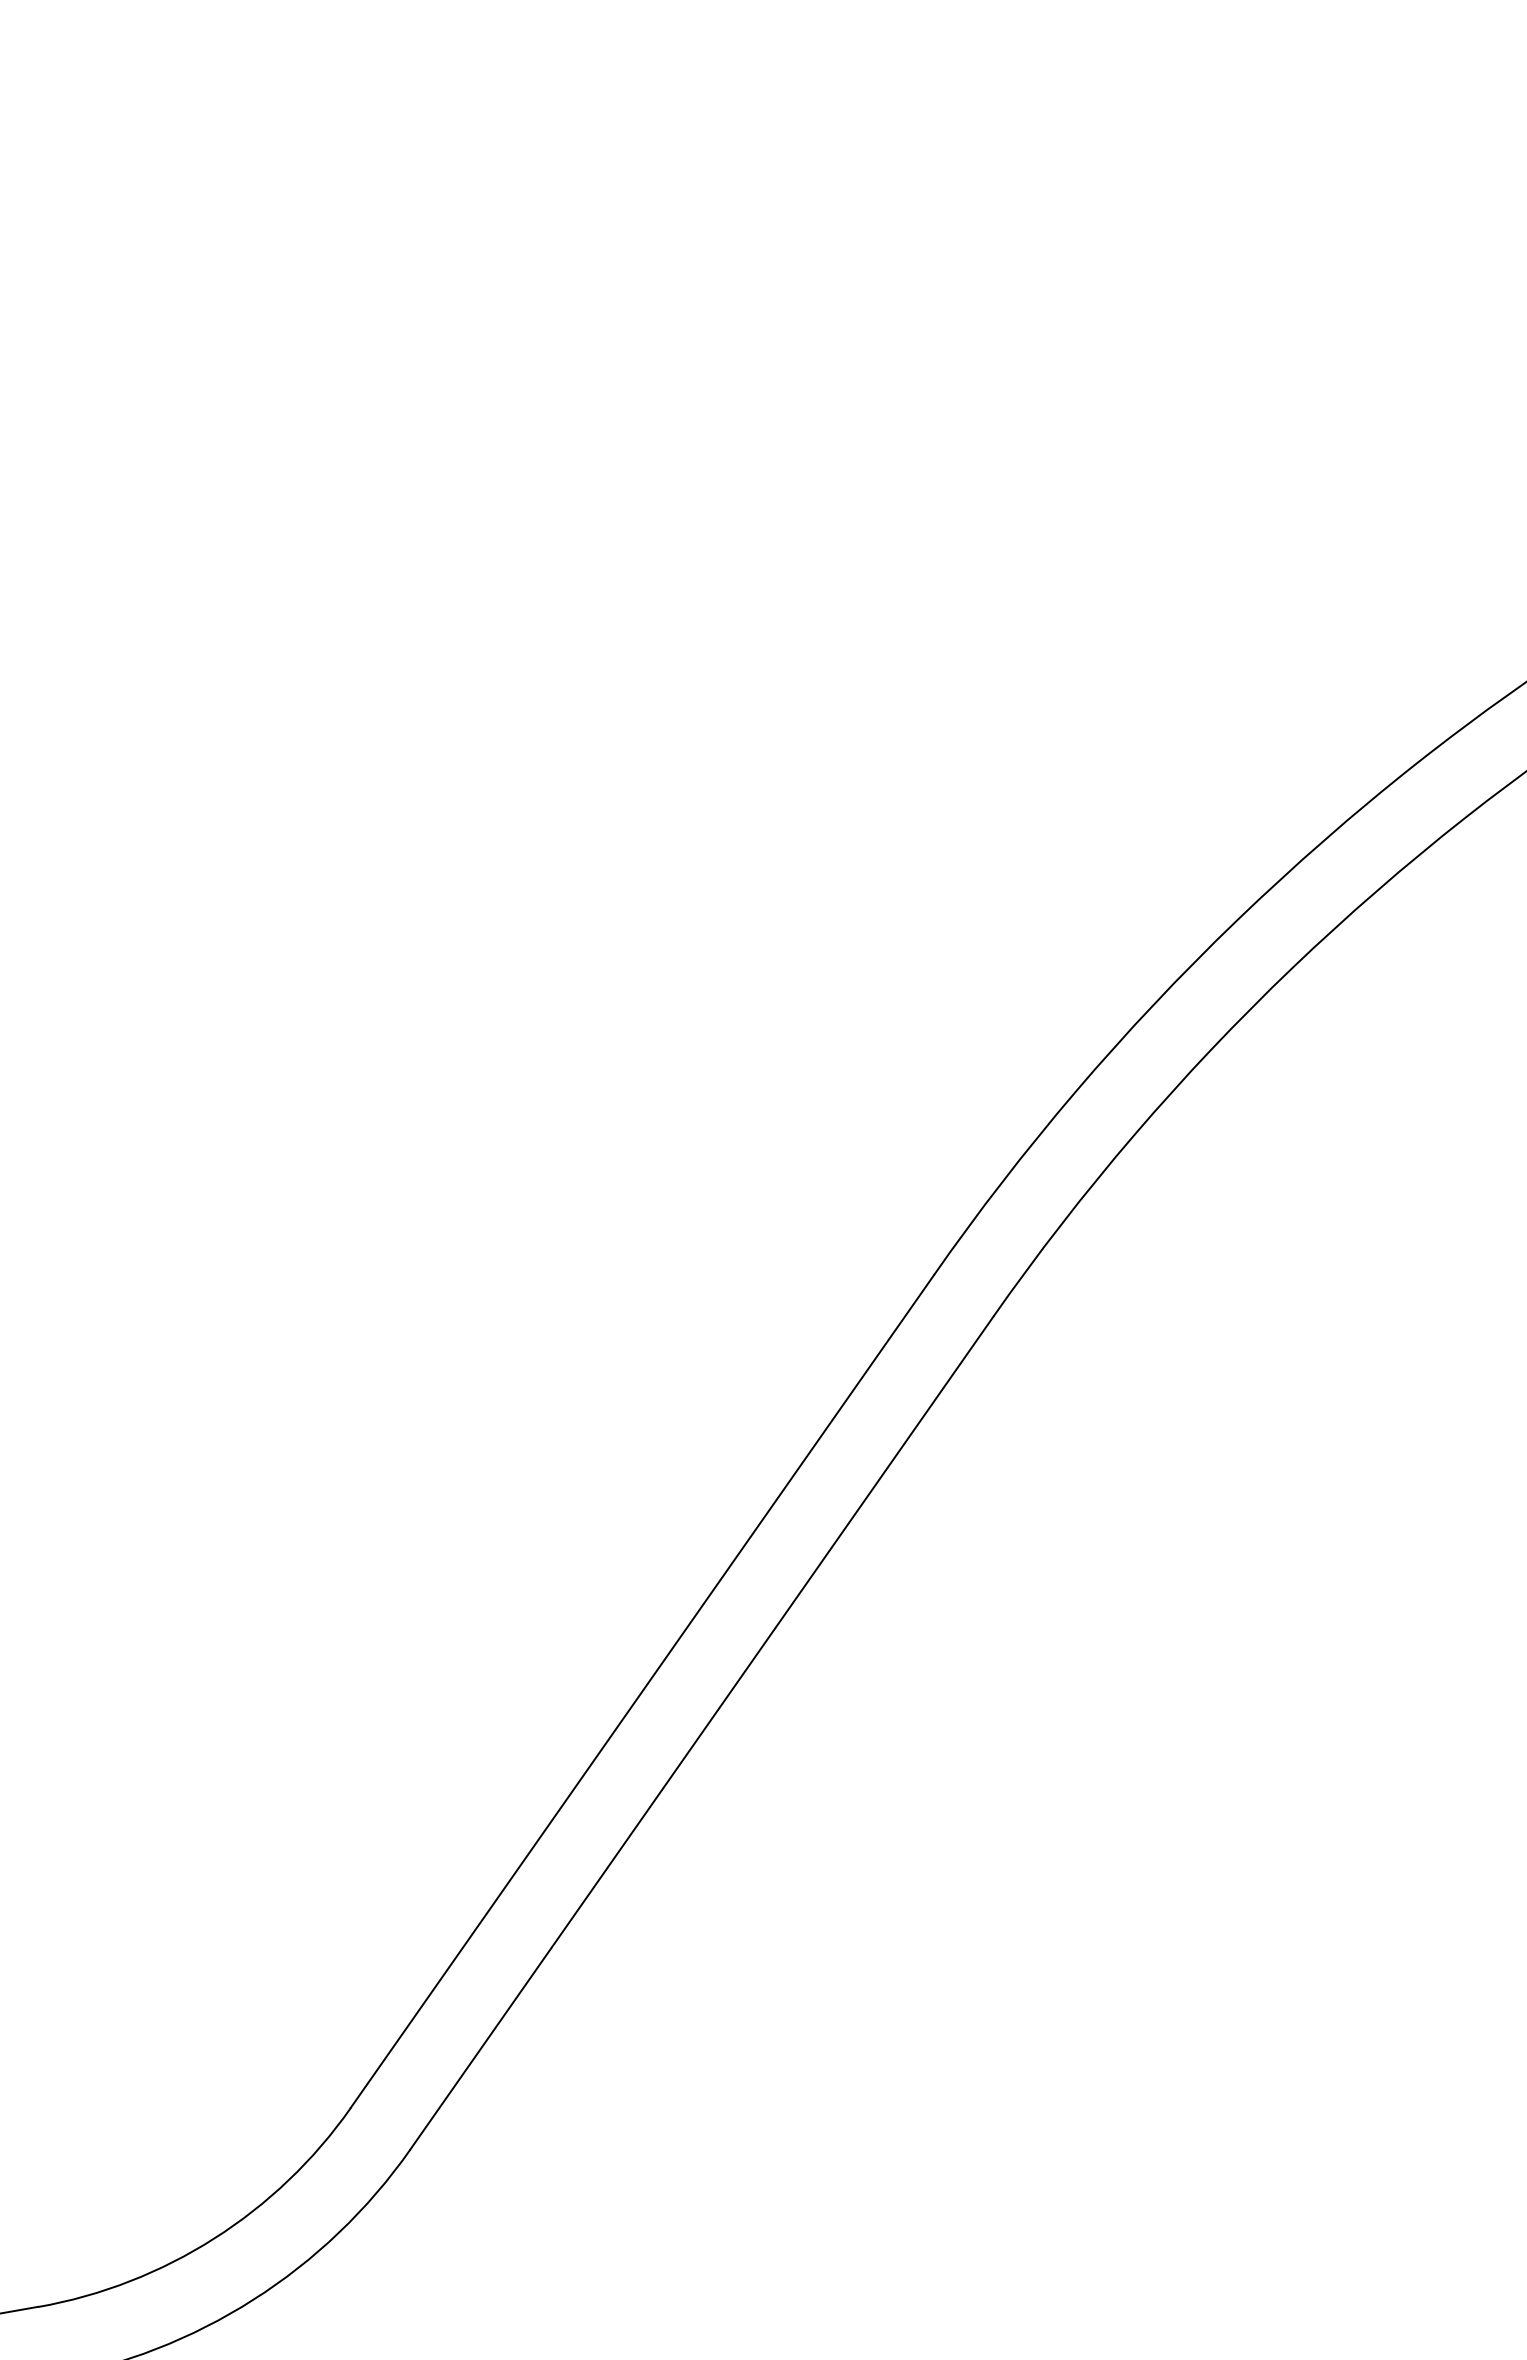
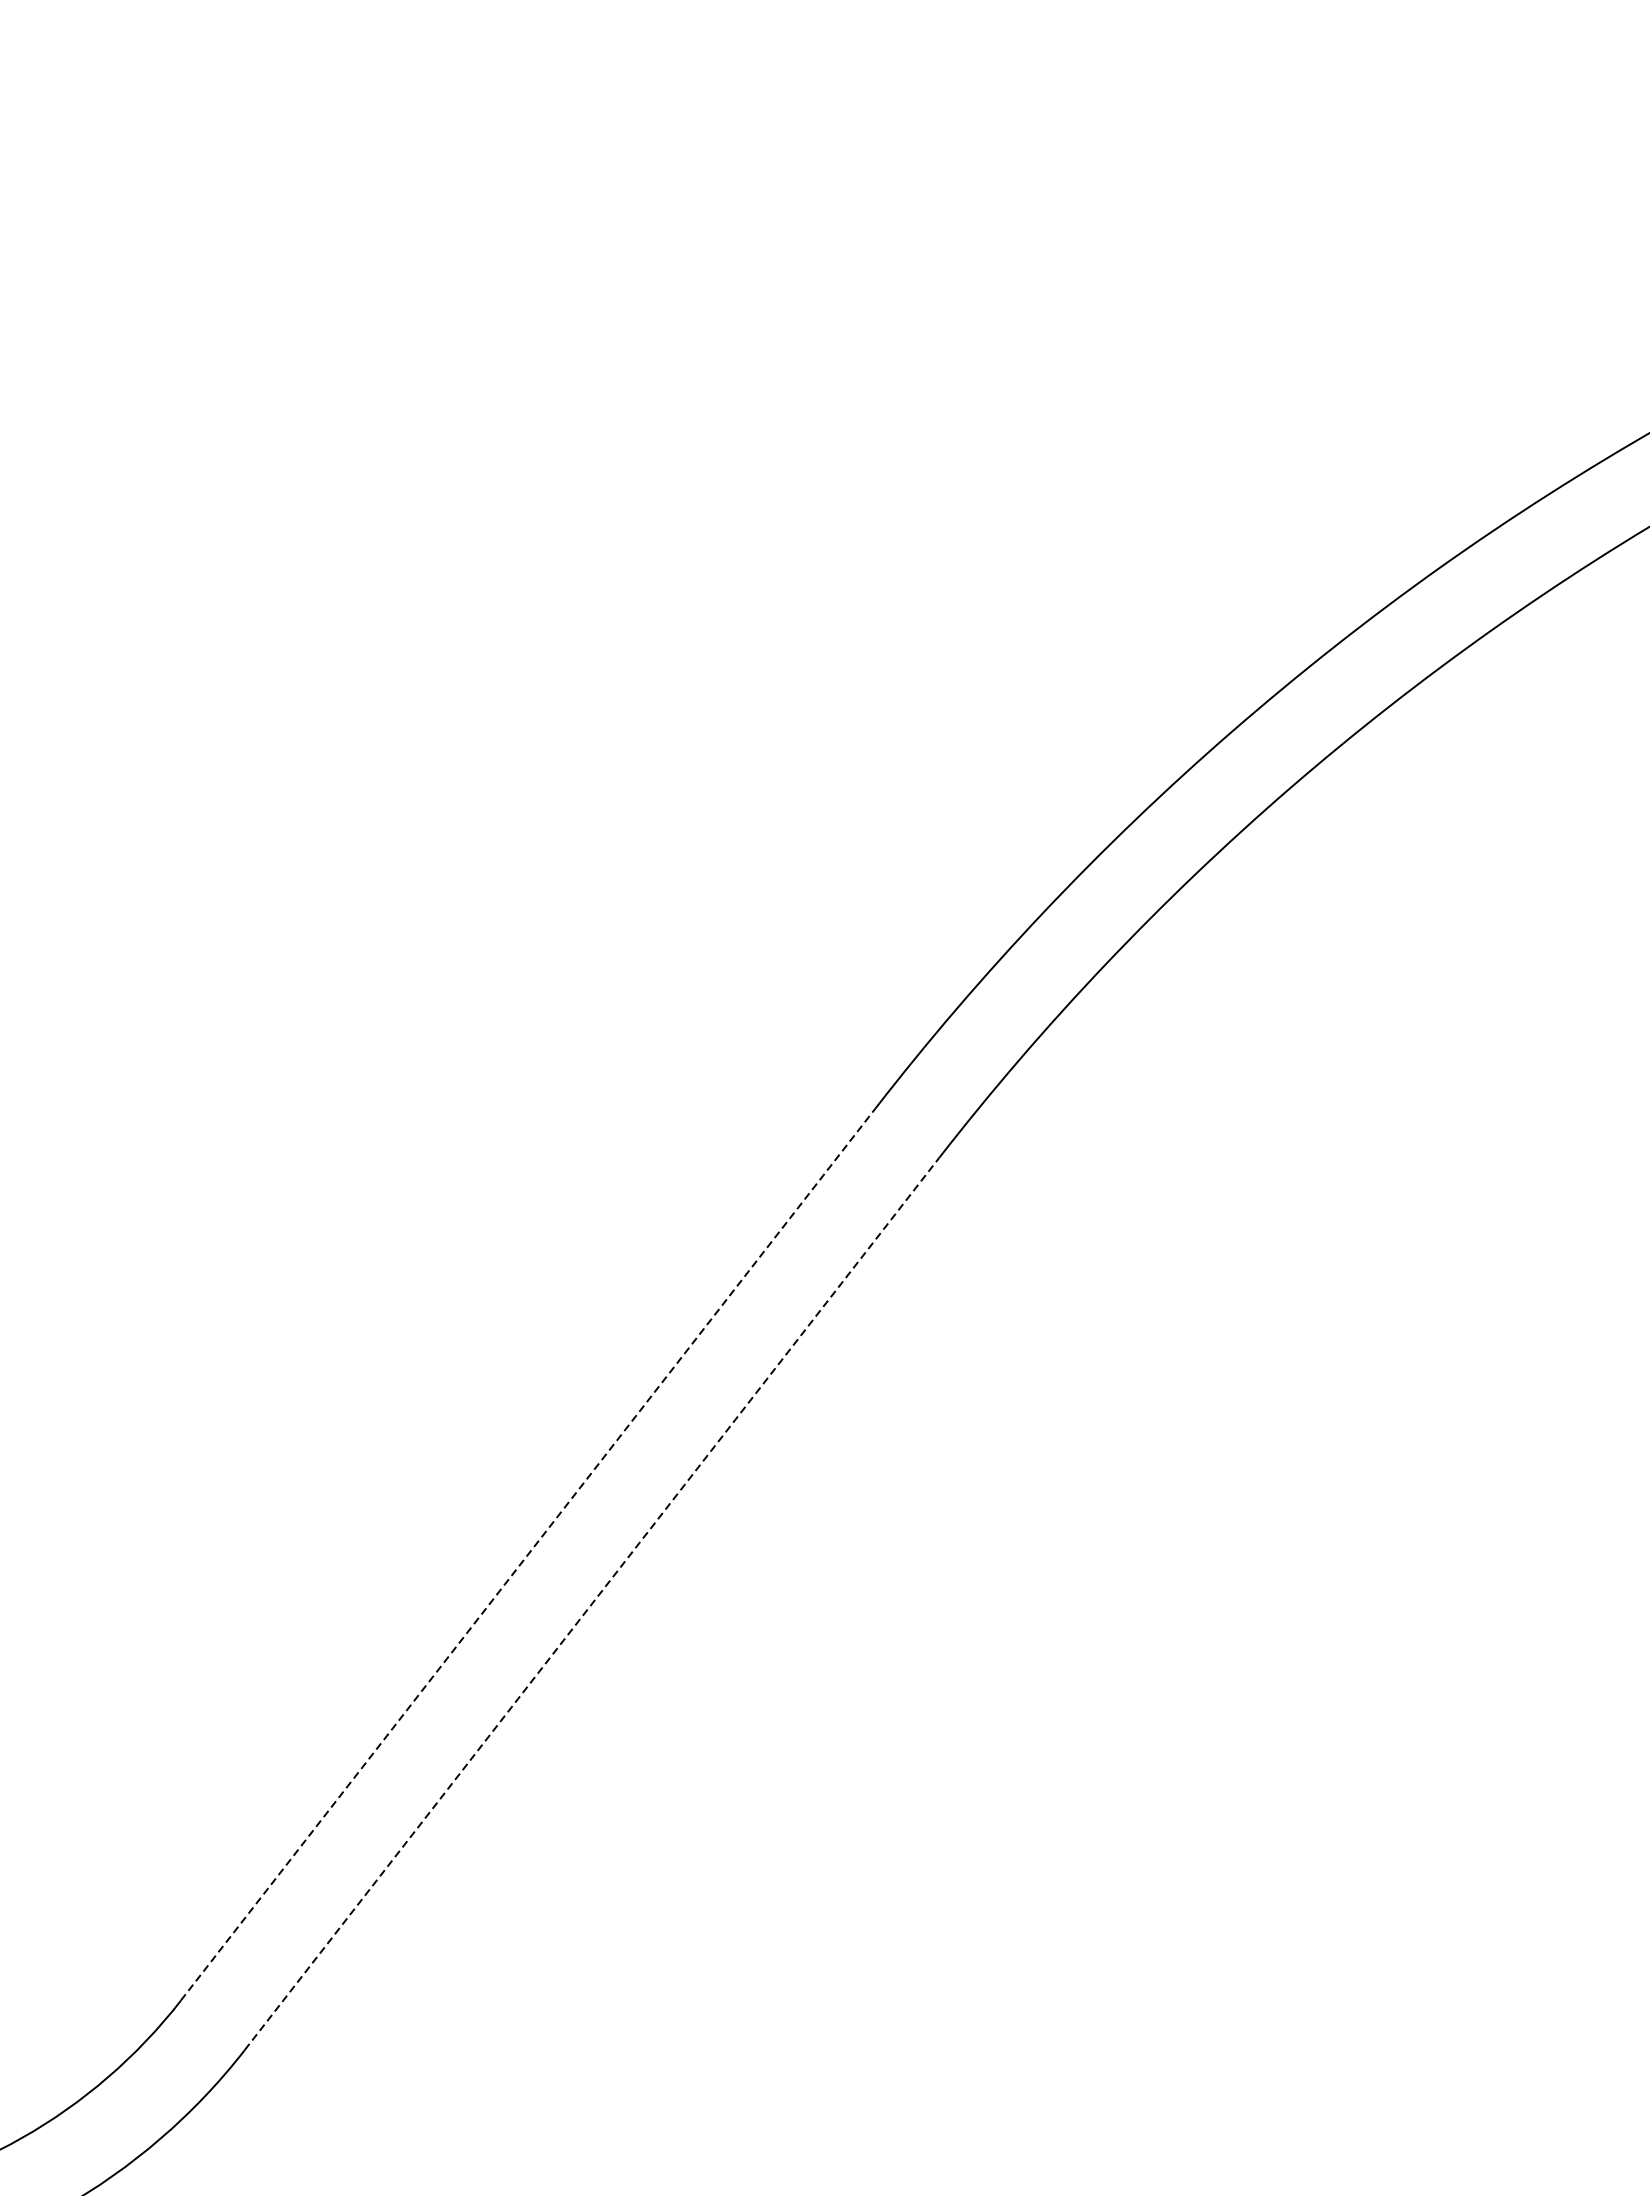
line: (642, 1691) -> (528, 1554), solid -> dashed
line: (702, 1732) -> (592, 1603), solid -> dashed

